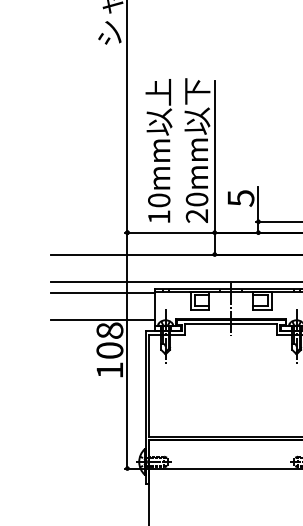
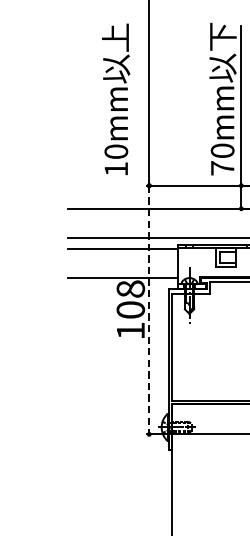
text: (158, 150) -> (115, 99), moved
text: (196, 215) -> (222, 167), 20mm -> 70mm
line: (127, 350) -> (149, 309), solid -> dashed

